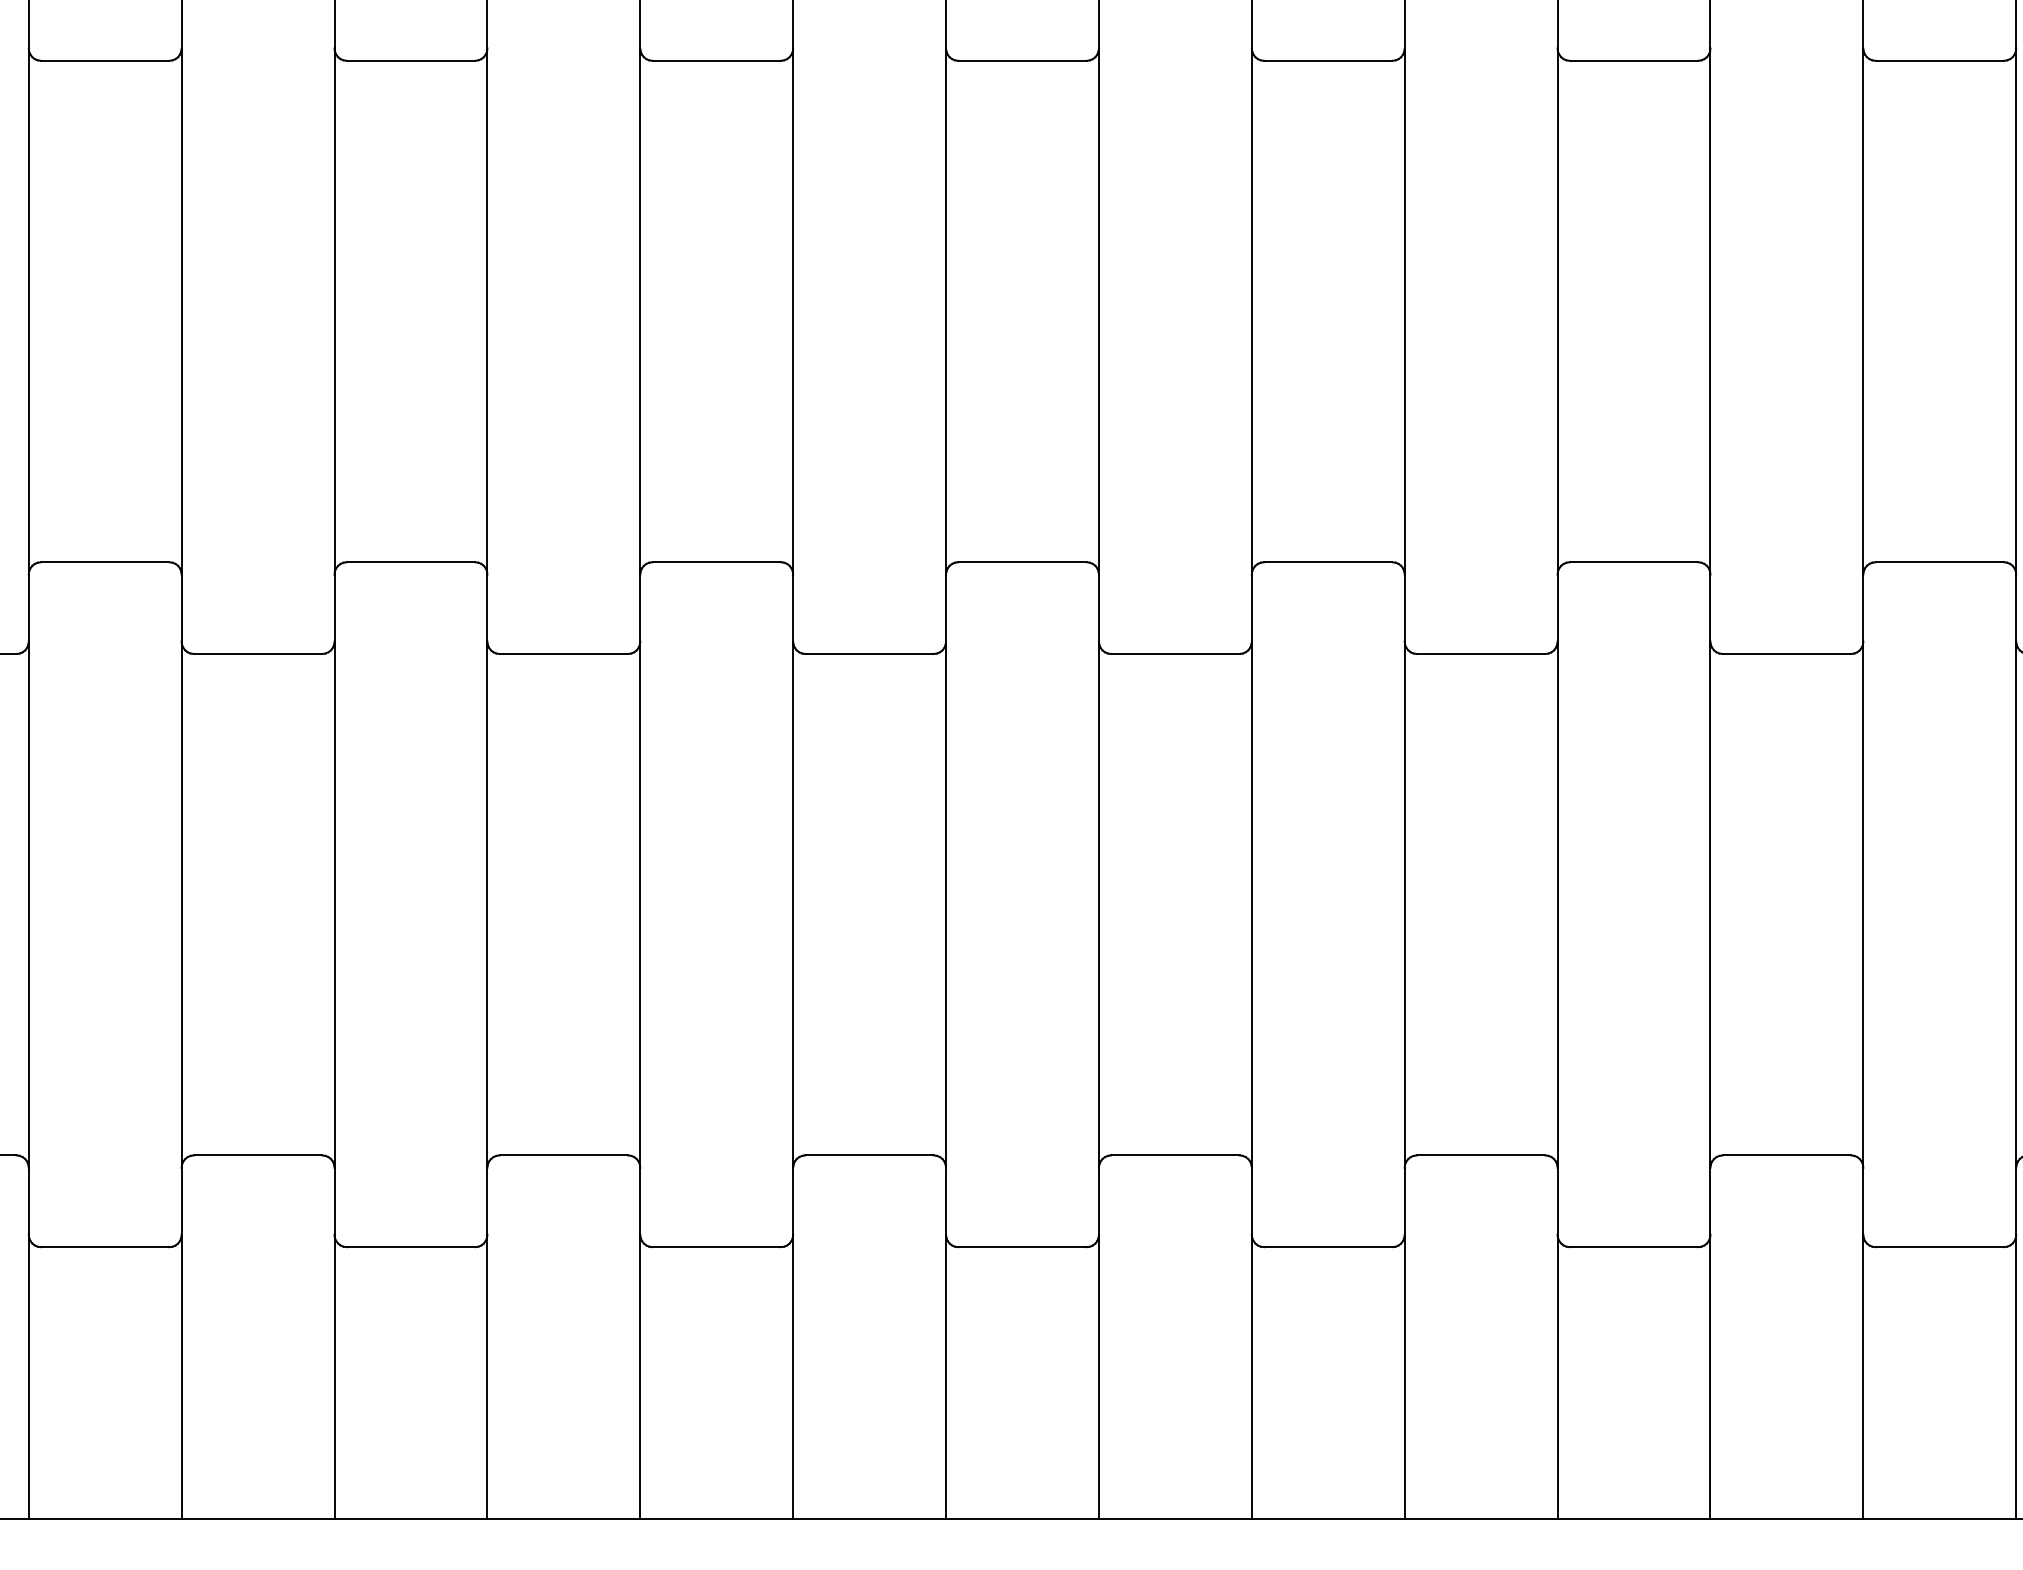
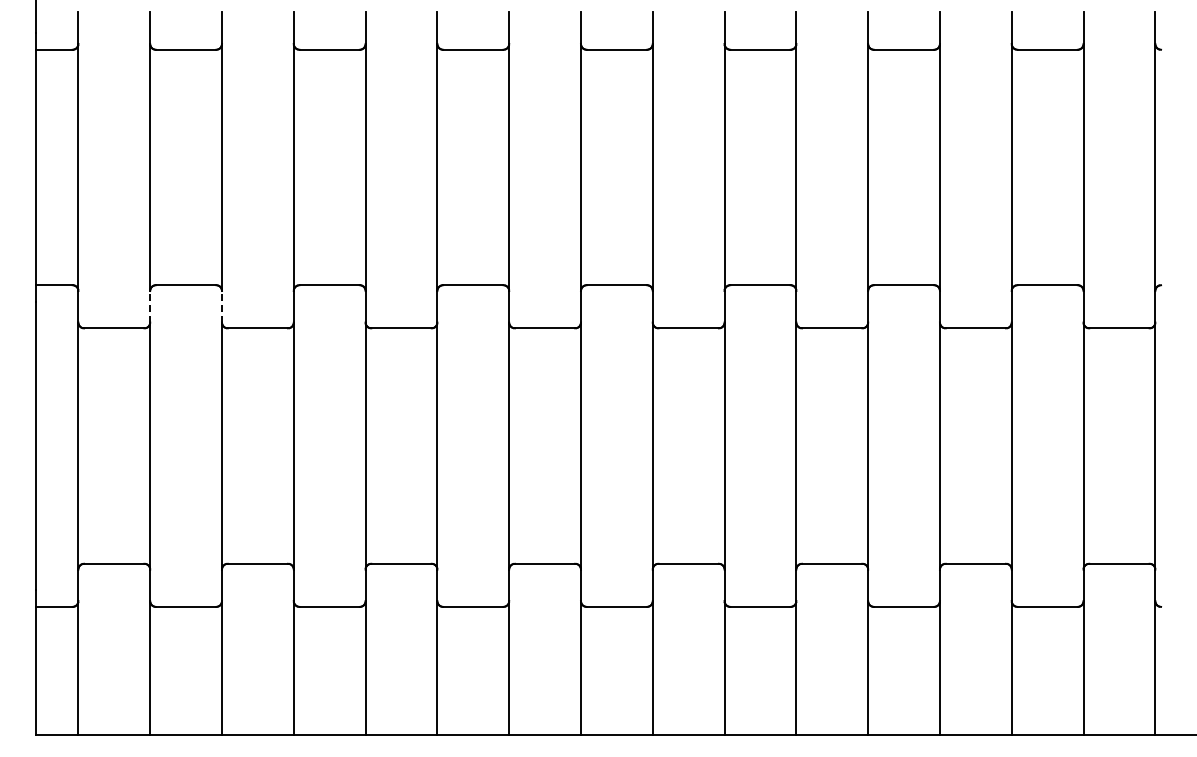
line: (29, 607) -> (150, 306), solid -> dashed
line: (182, 607) -> (222, 306), solid -> dashed

